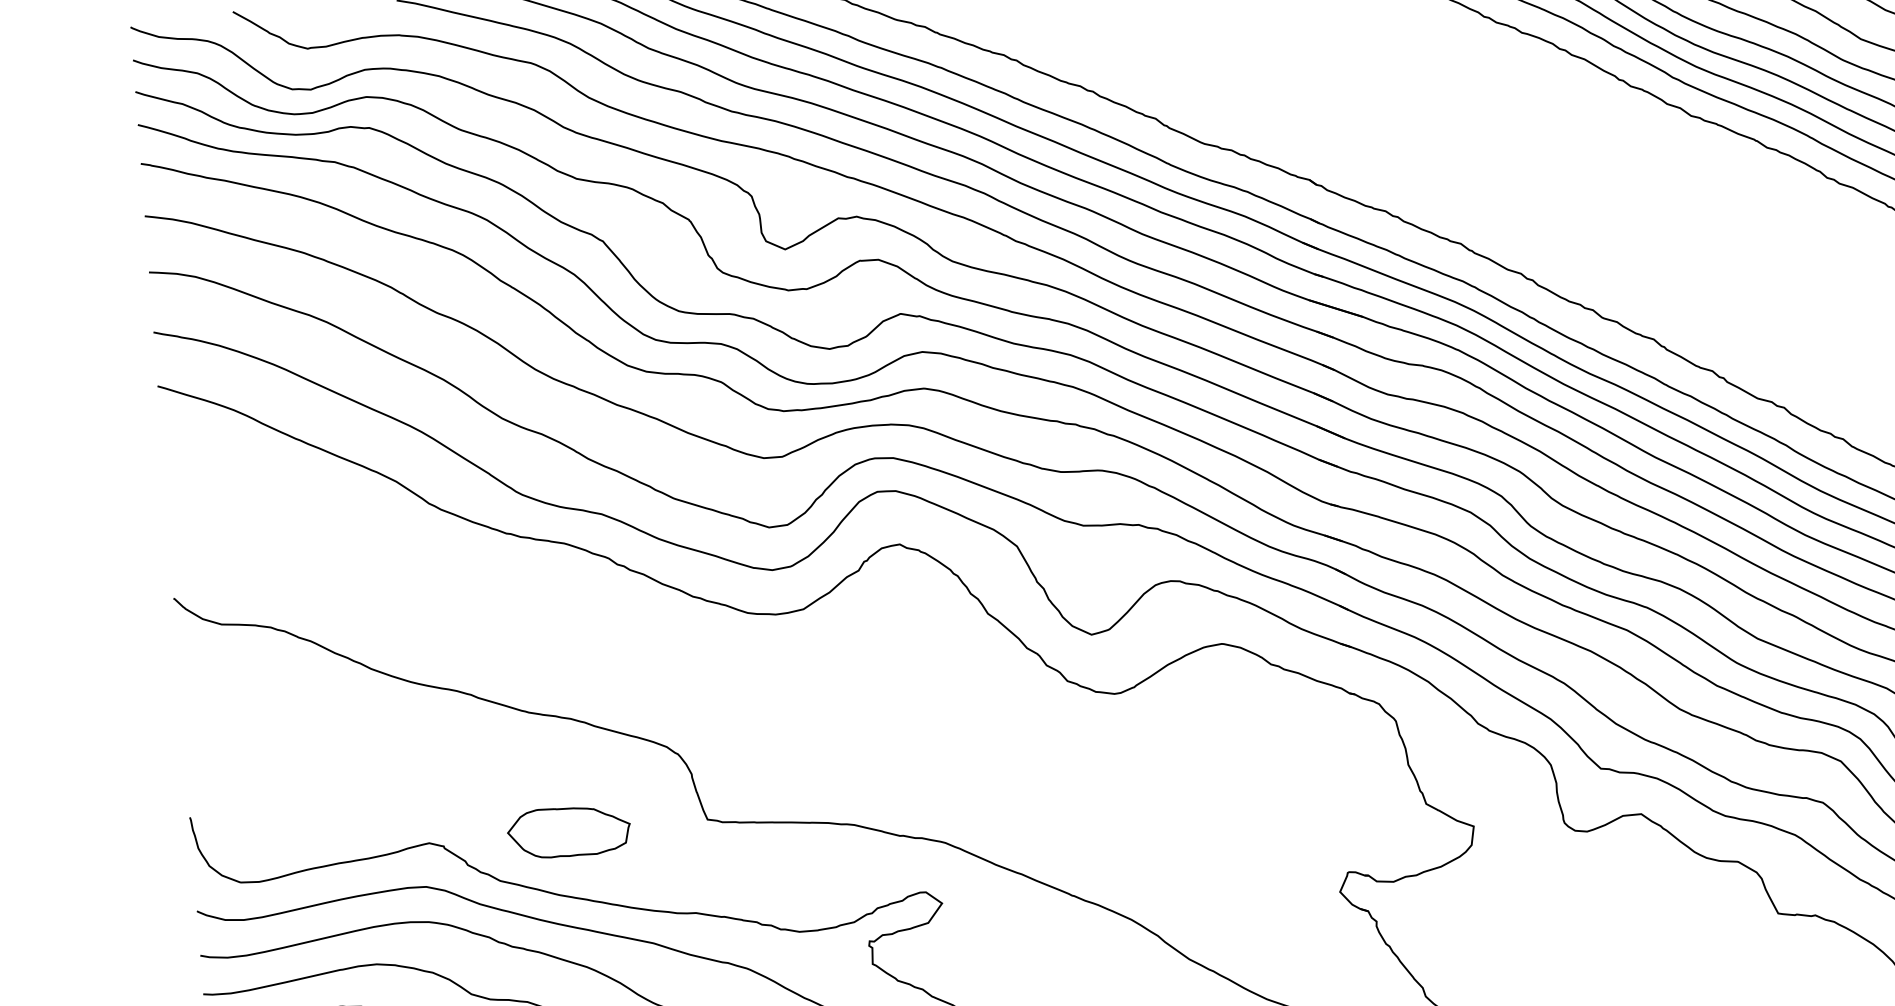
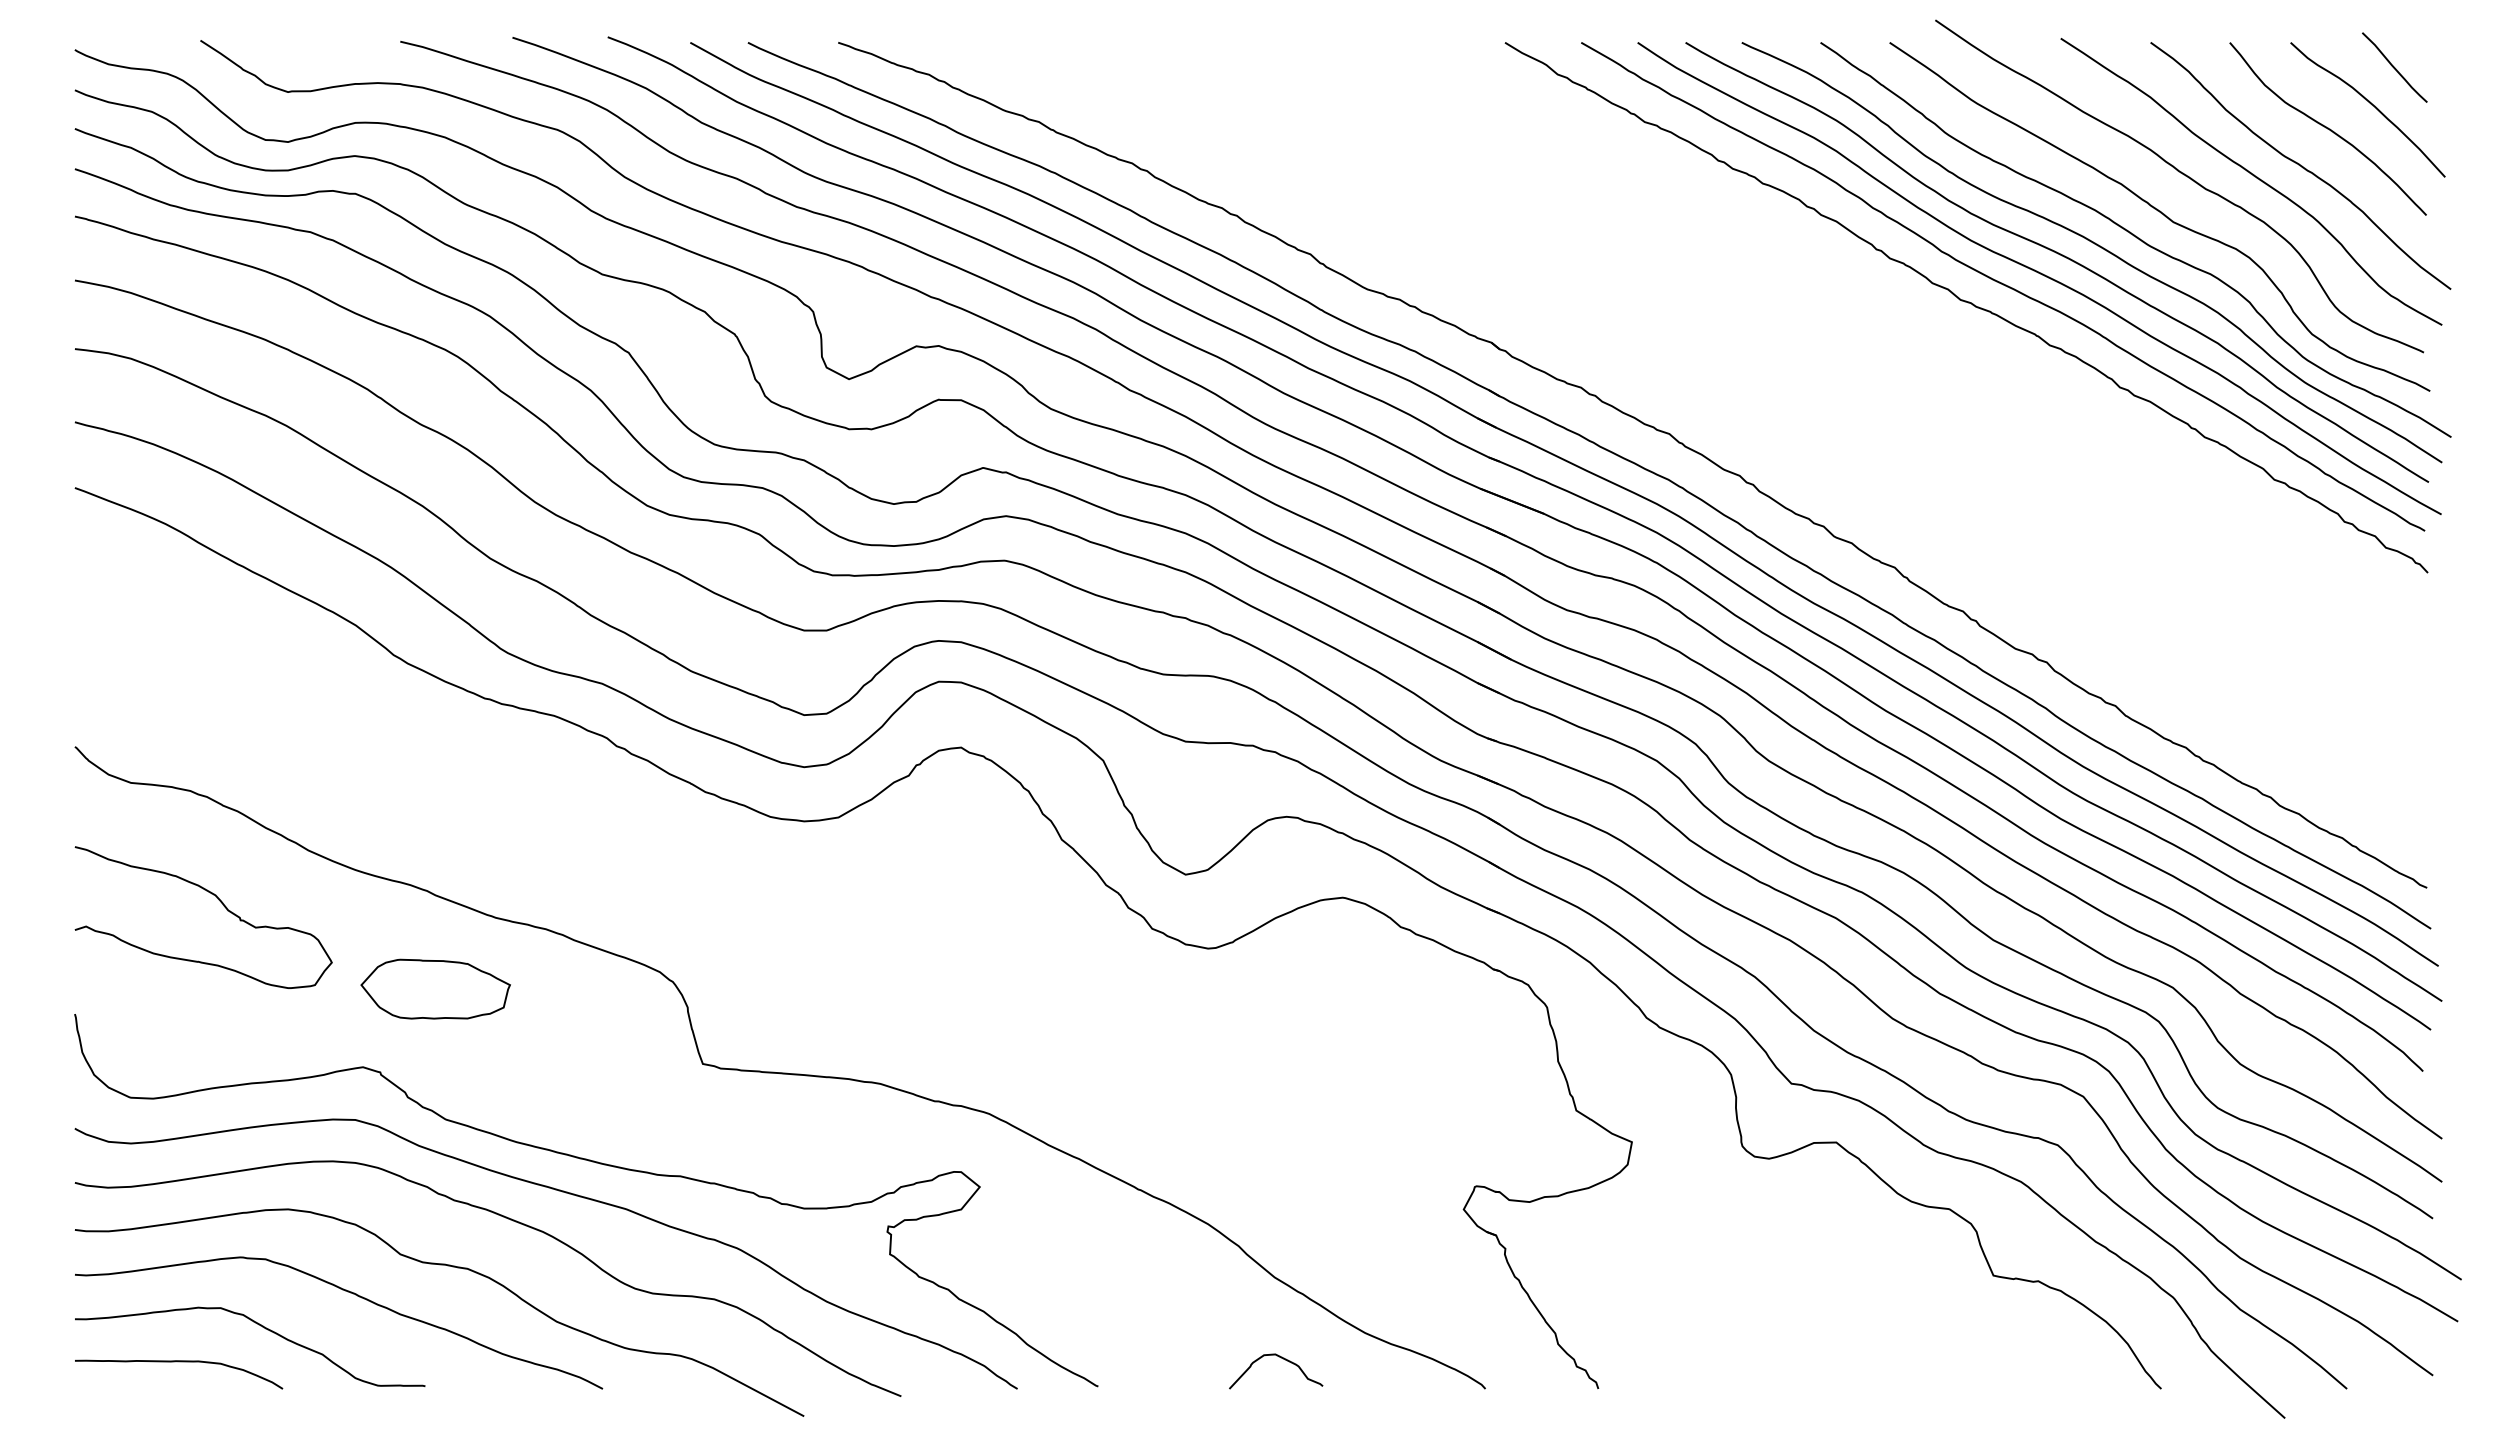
curve: (301, 716) -> (219, 901), added
part: (568, 831) -> (435, 988), moved

